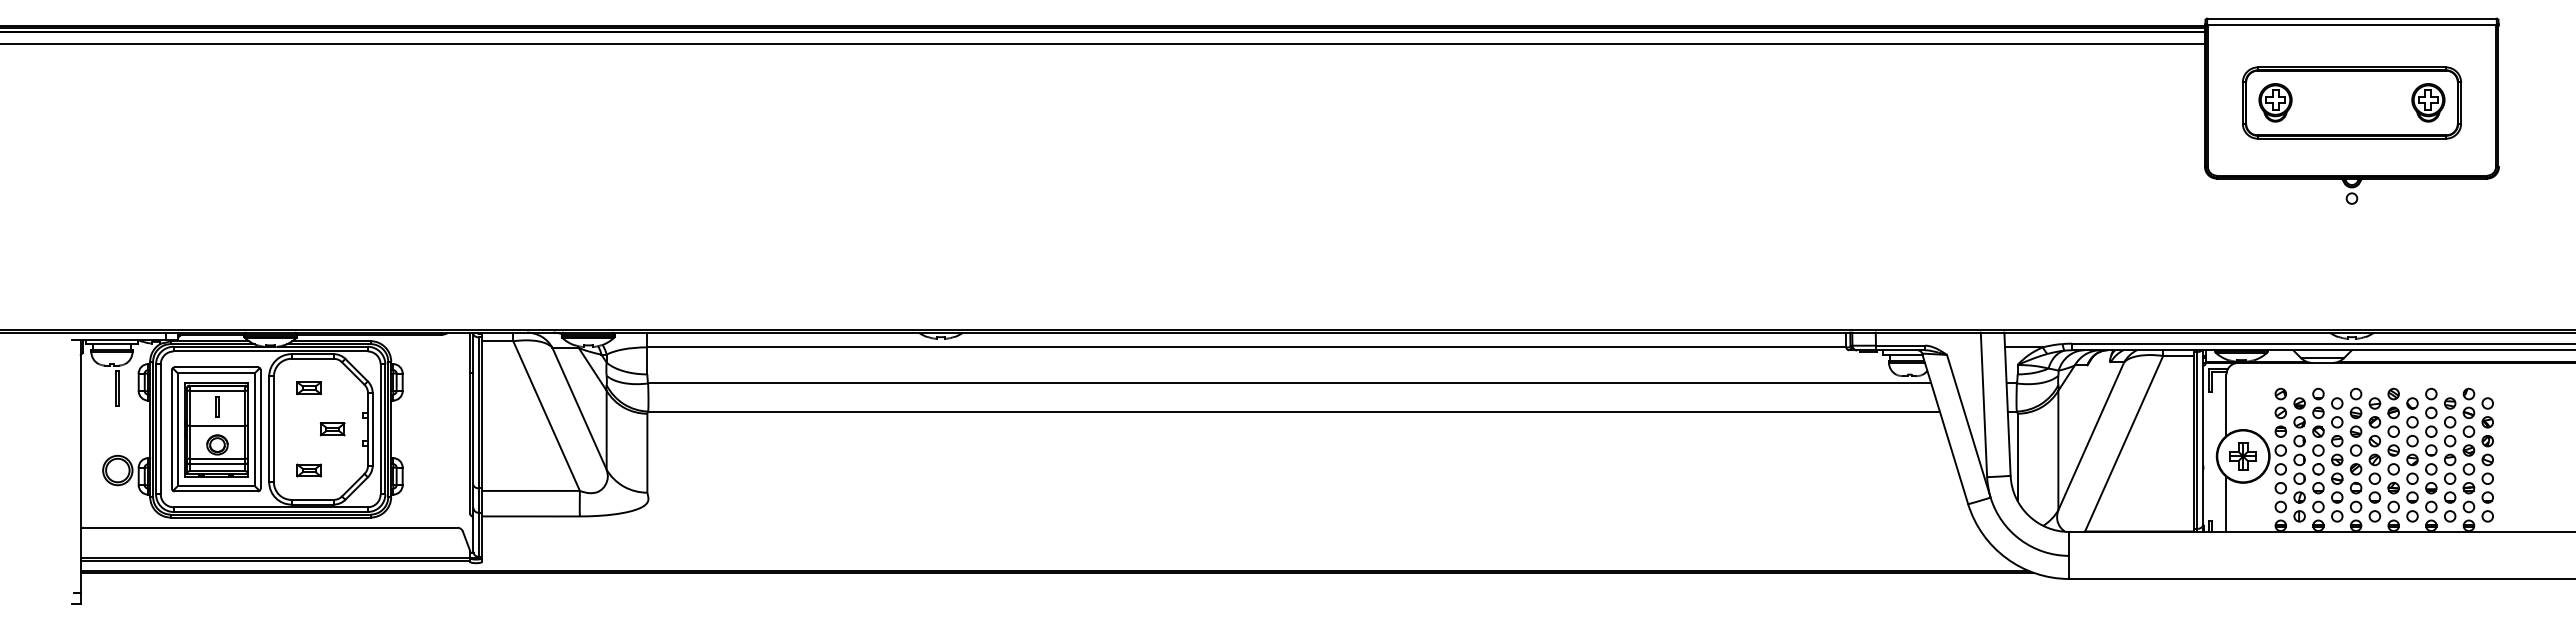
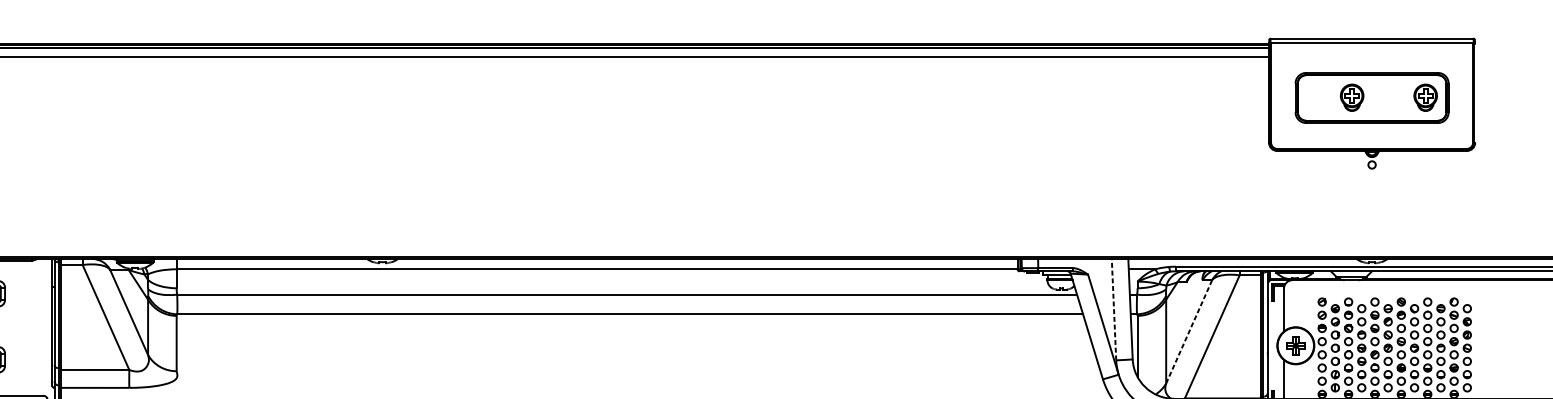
part: (2275, 102) -> (1352, 97), moved
line: (1983, 404) -> (1113, 309), solid -> dashed
line: (2091, 436) -> (1189, 331), solid -> dashed

